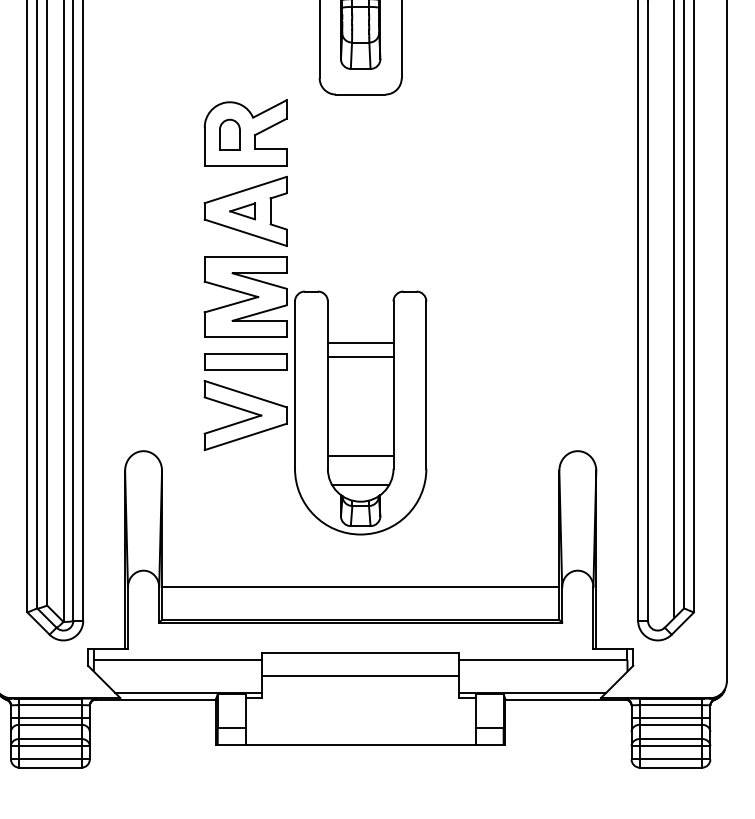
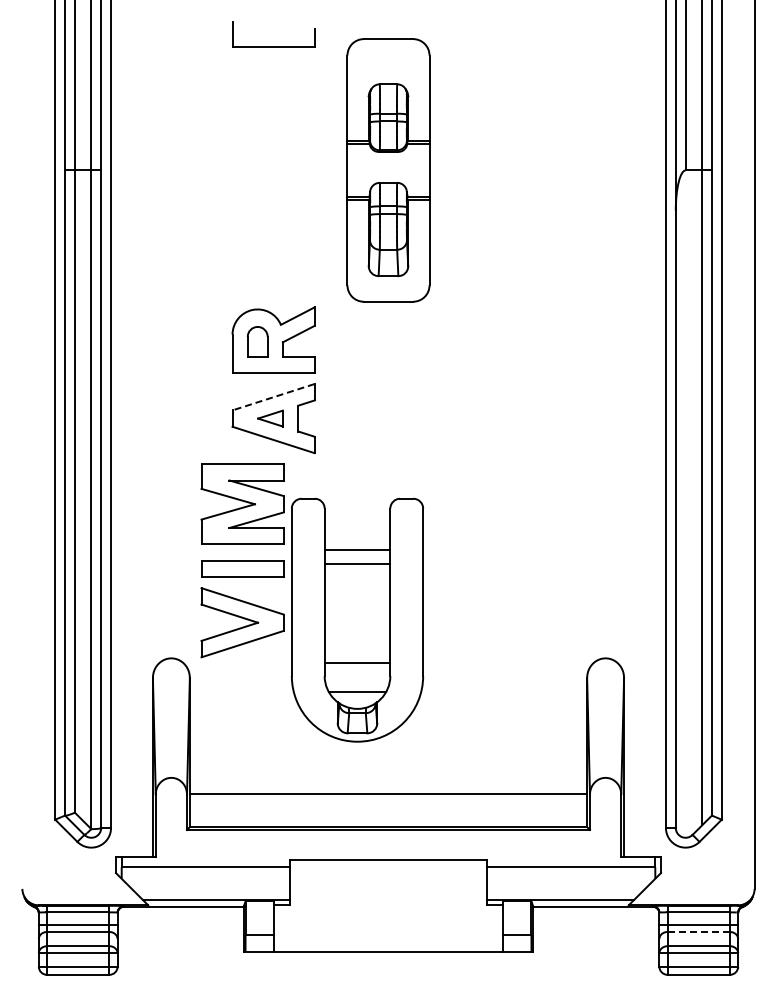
line: (245, 190) -> (273, 397), solid -> dashed
part: (315, 395) -> (312, 602), moved
line: (360, 675) -> (388, 882), removed
line: (671, 725) -> (699, 932), solid -> dashed

